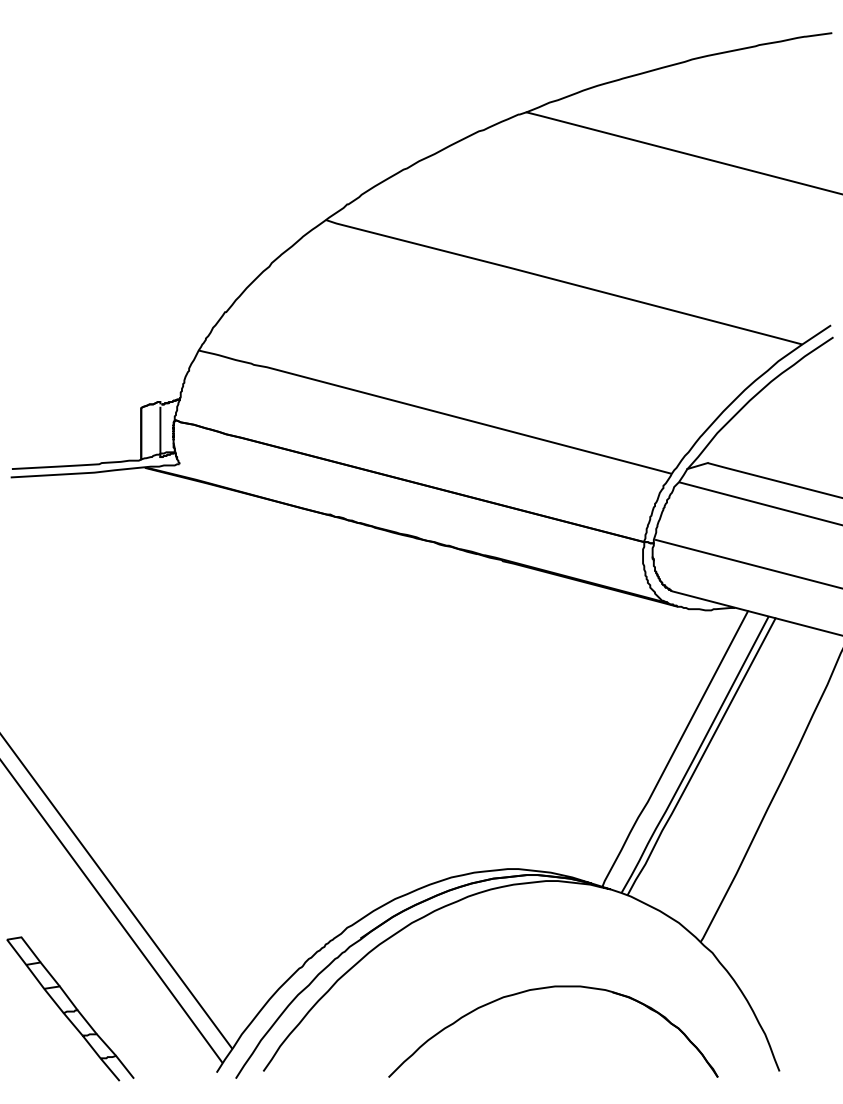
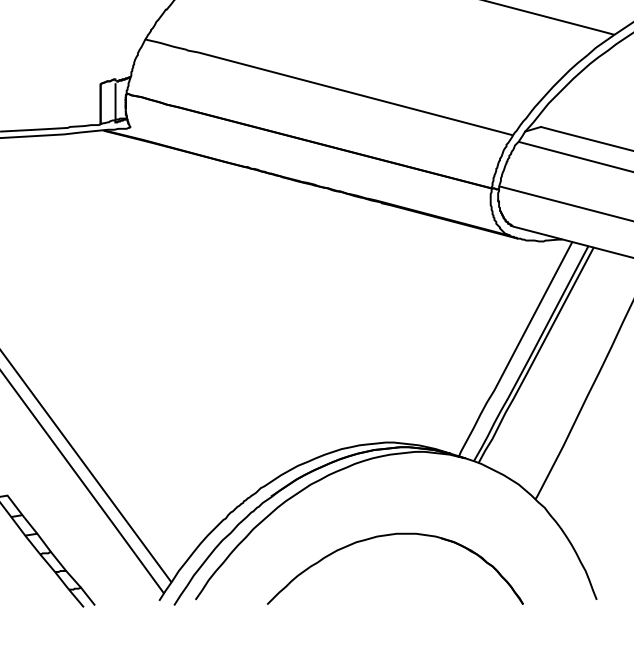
part: (549, 988) -> (392, 535), moved

